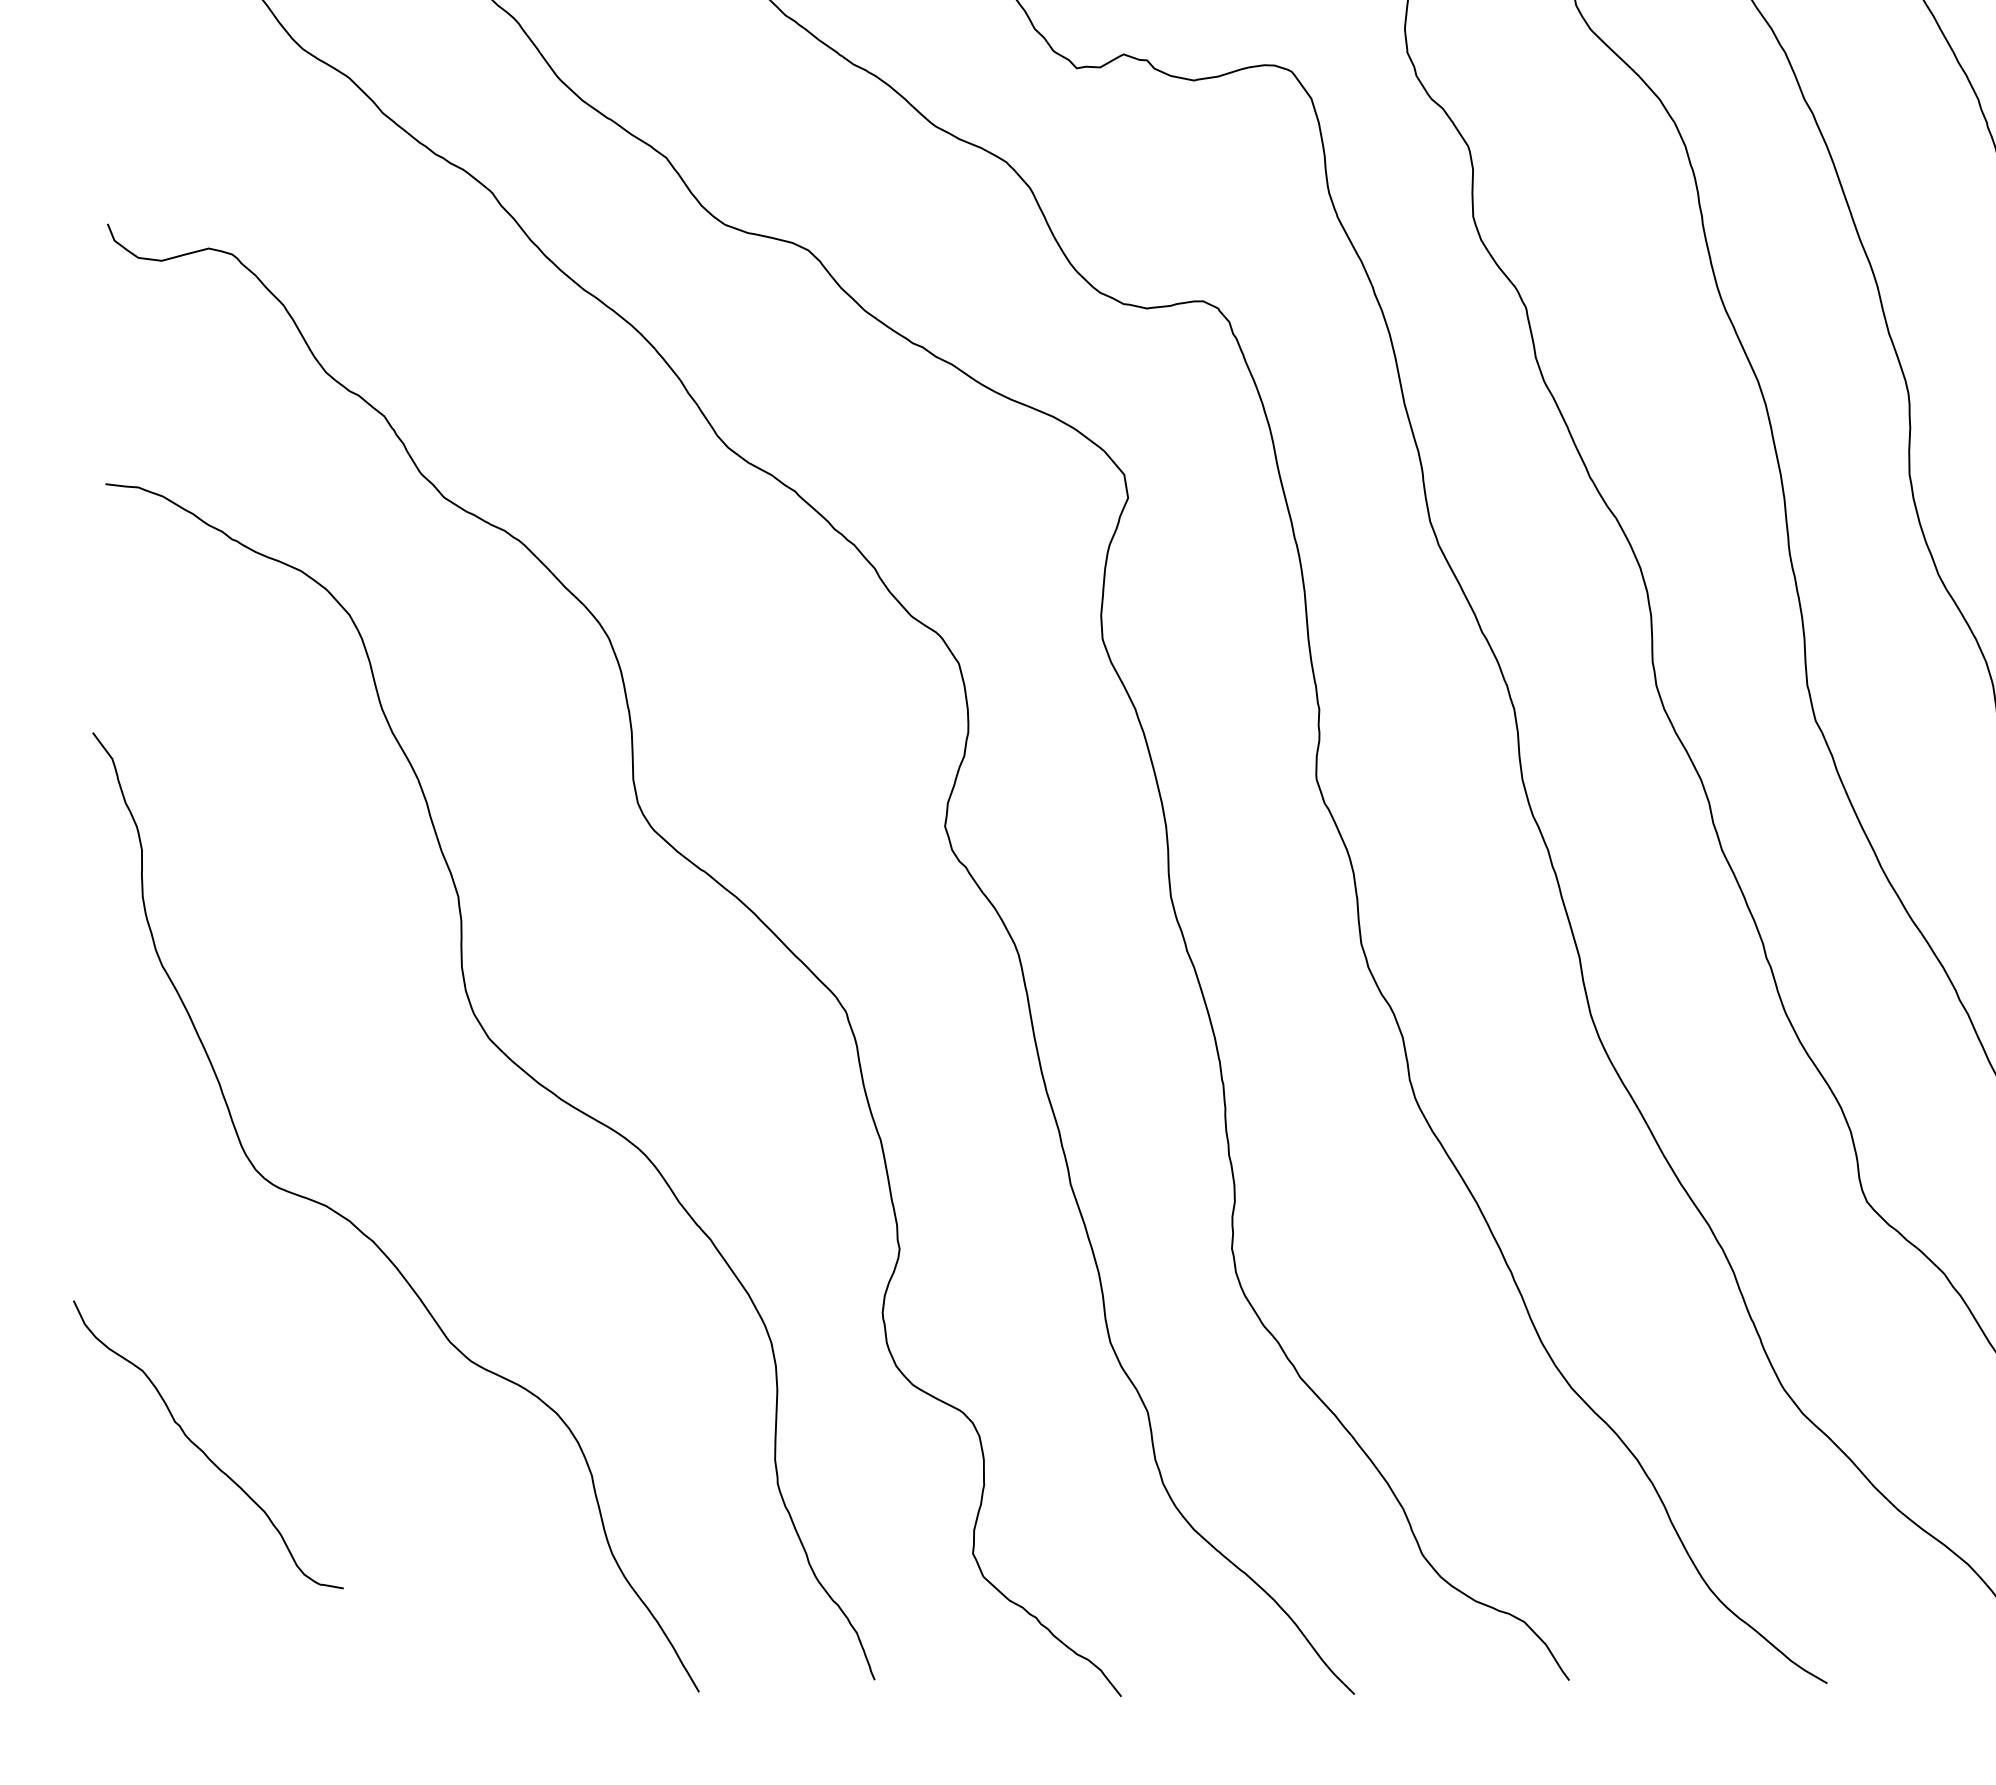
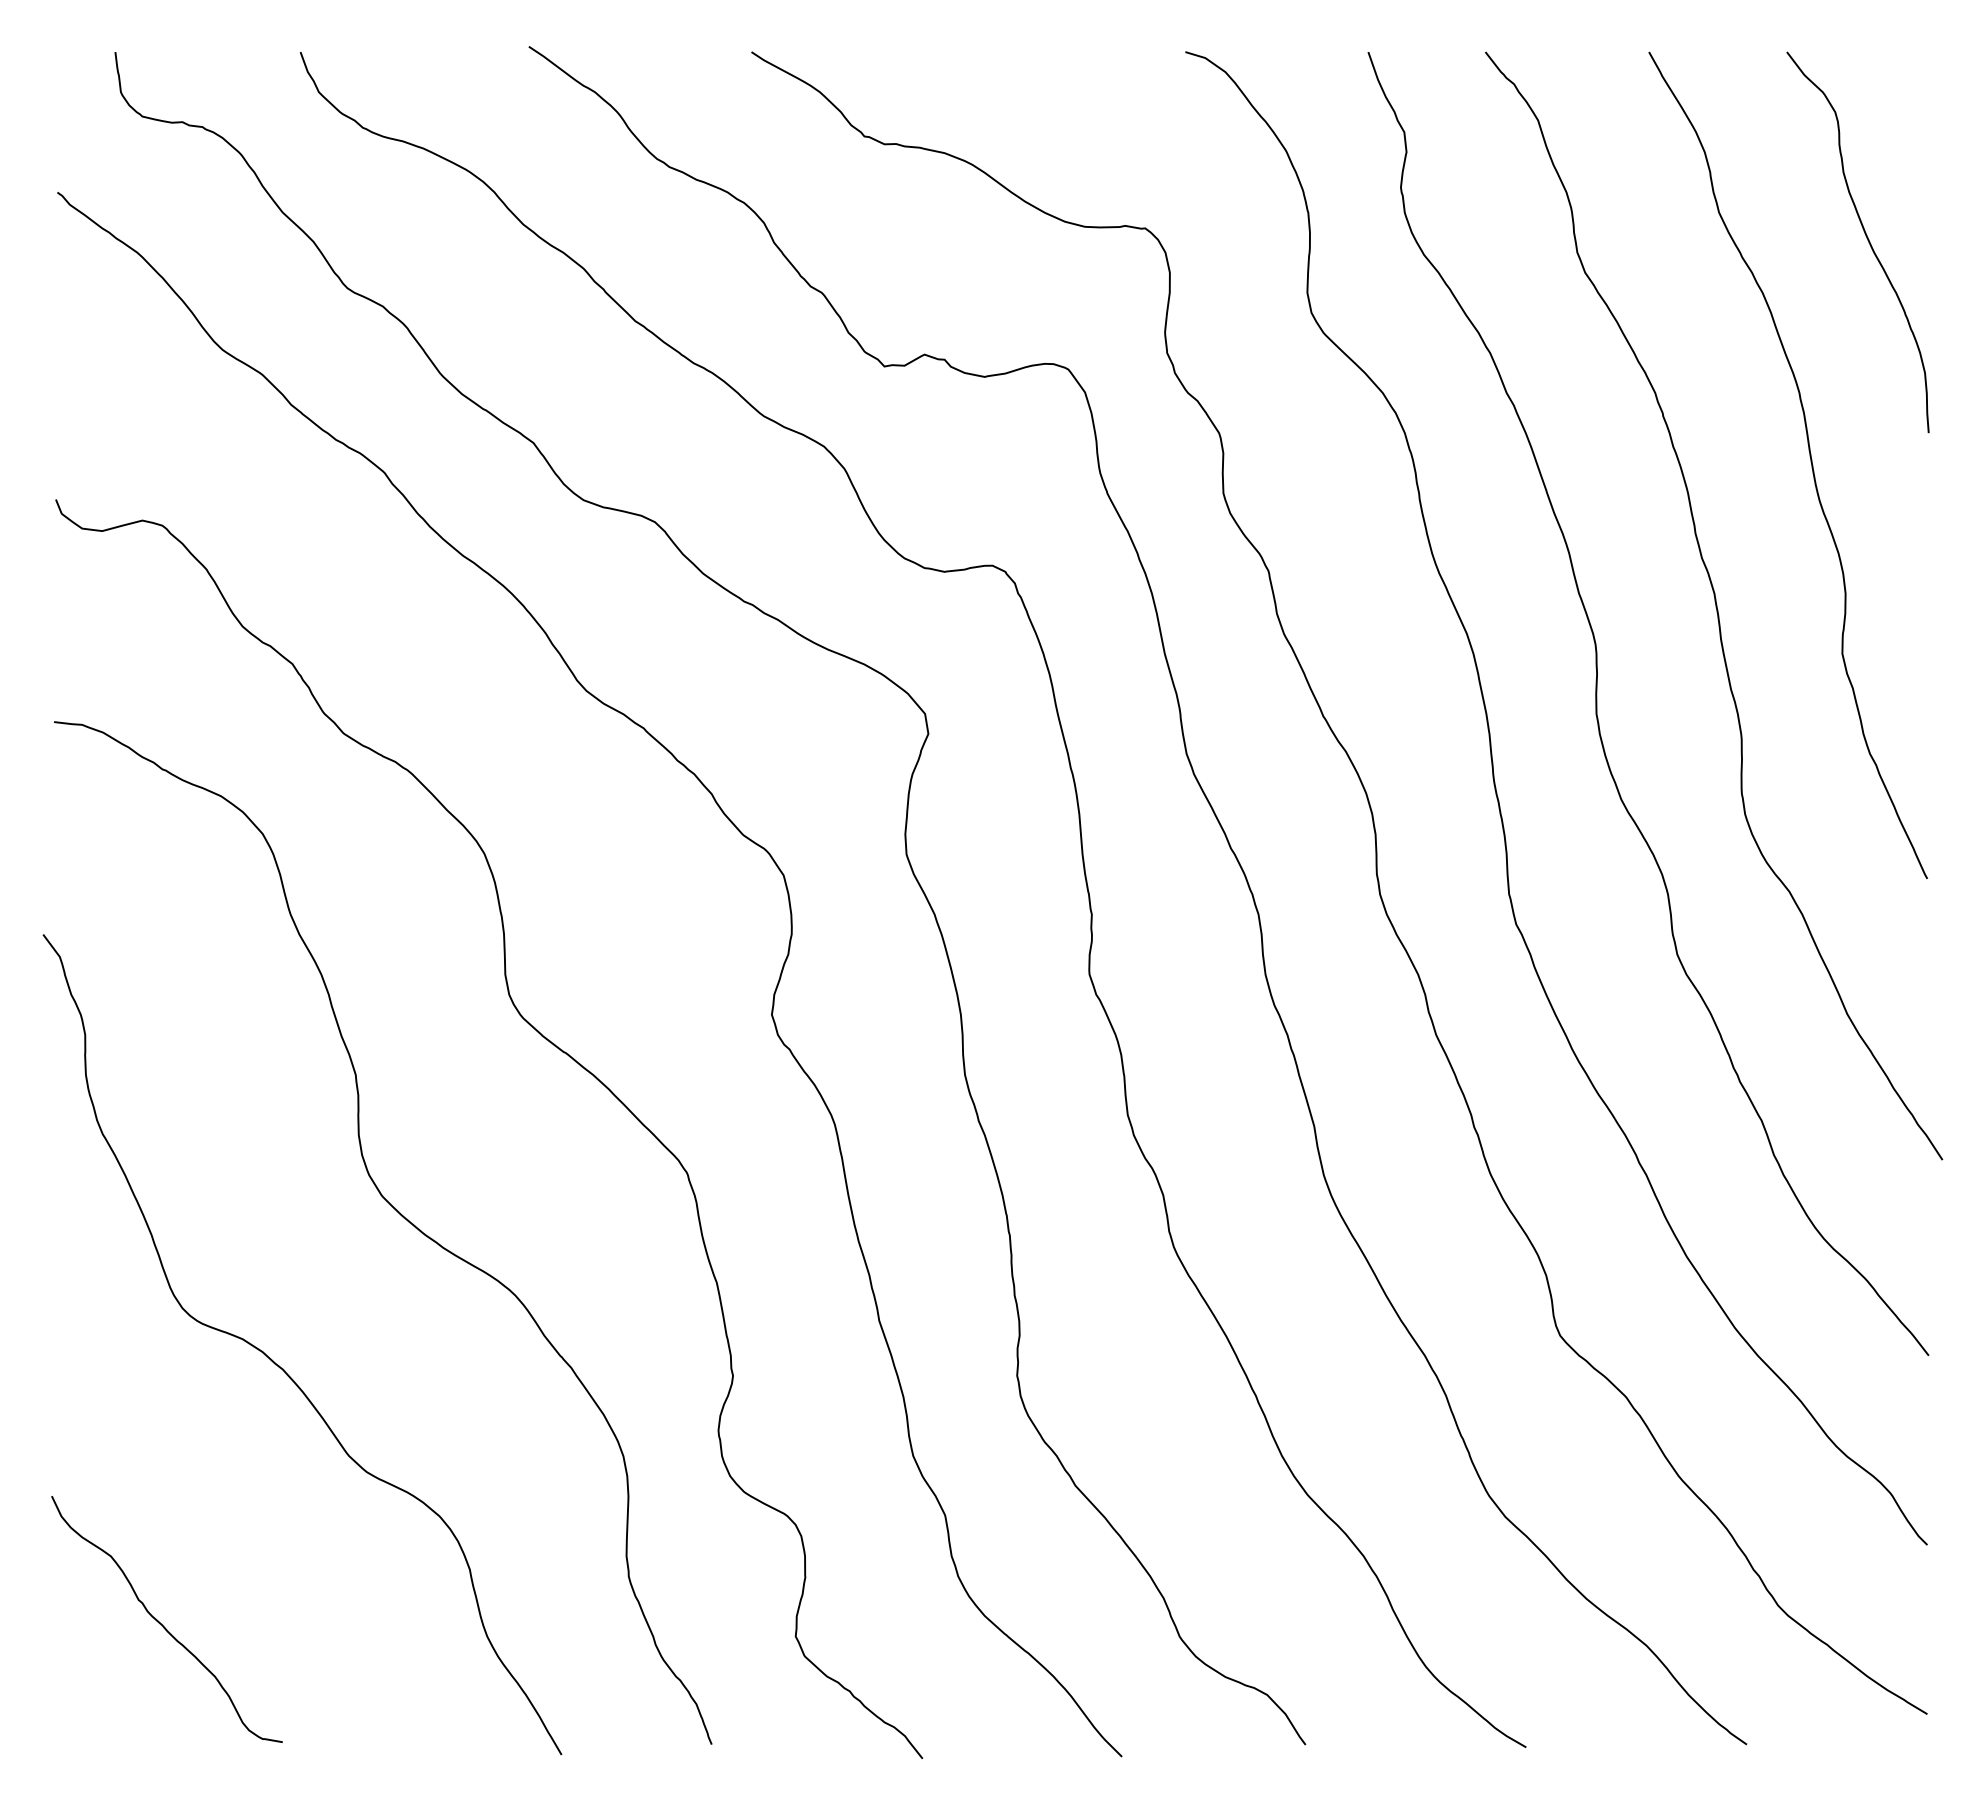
curve: (201, 1449) -> (161, 1623), moved

